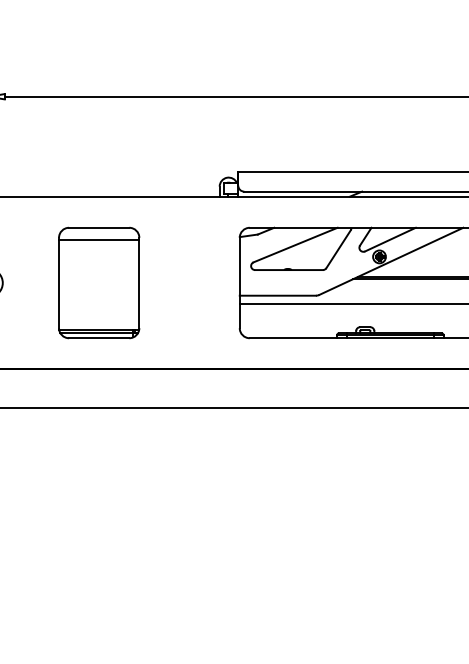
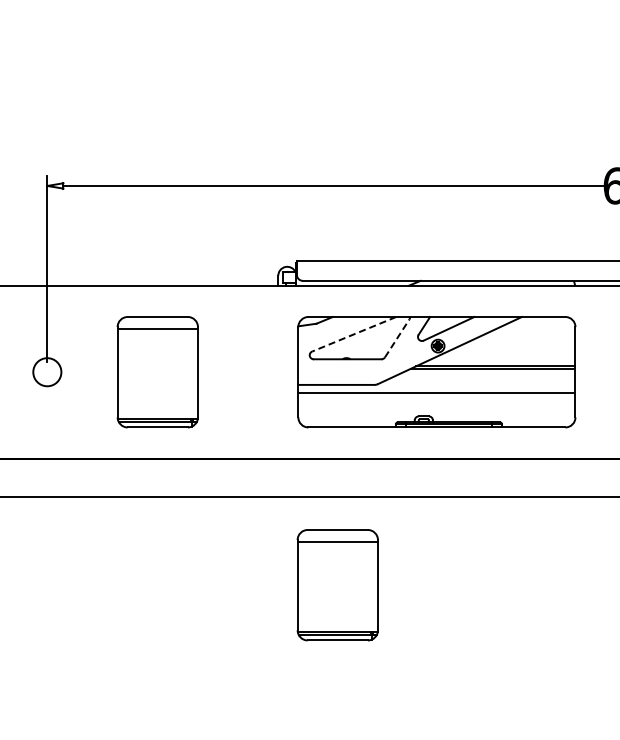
line: (294, 245) -> (353, 334), solid -> dashed
line: (338, 249) -> (397, 338), solid -> dashed
part: (278, 496) -> (337, 585), added

